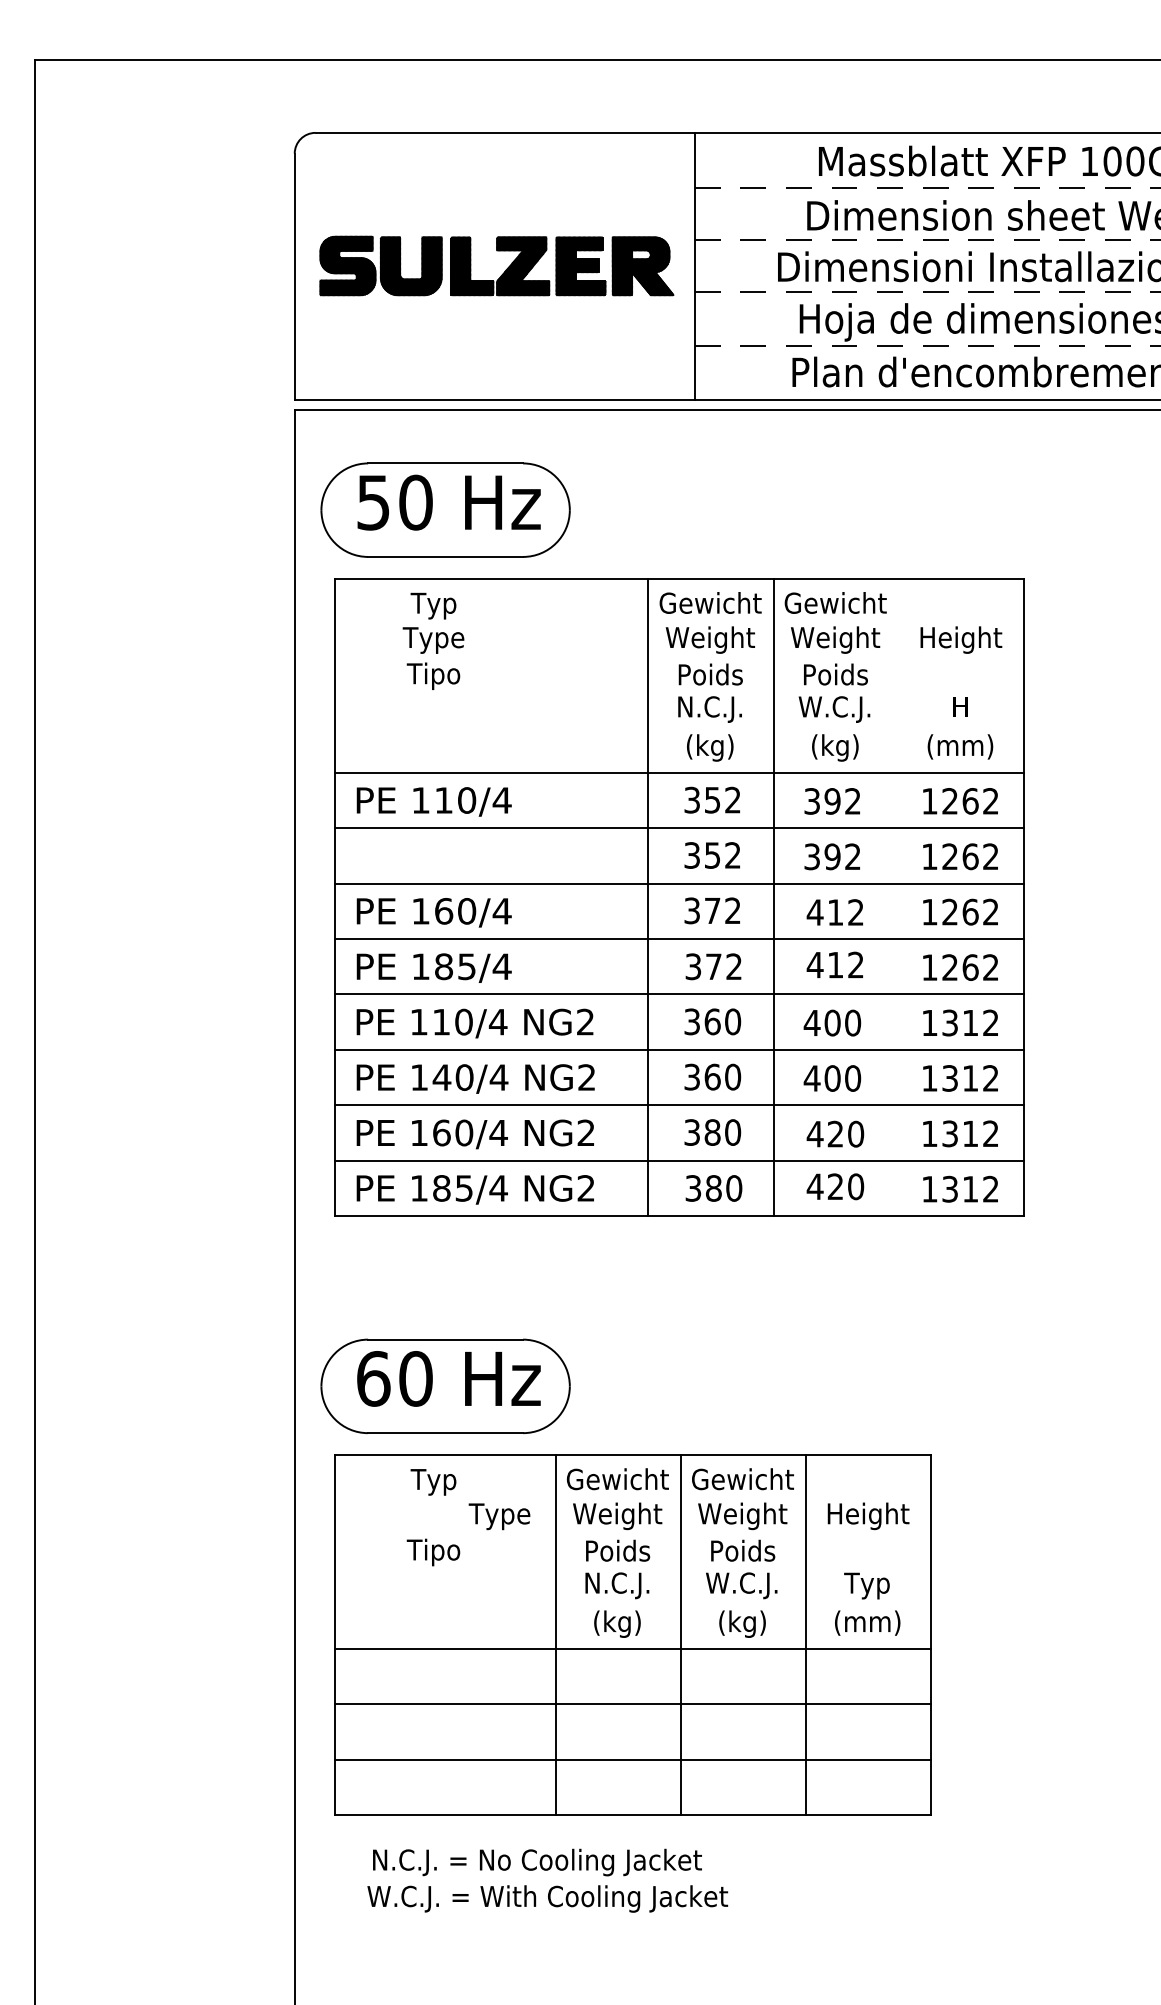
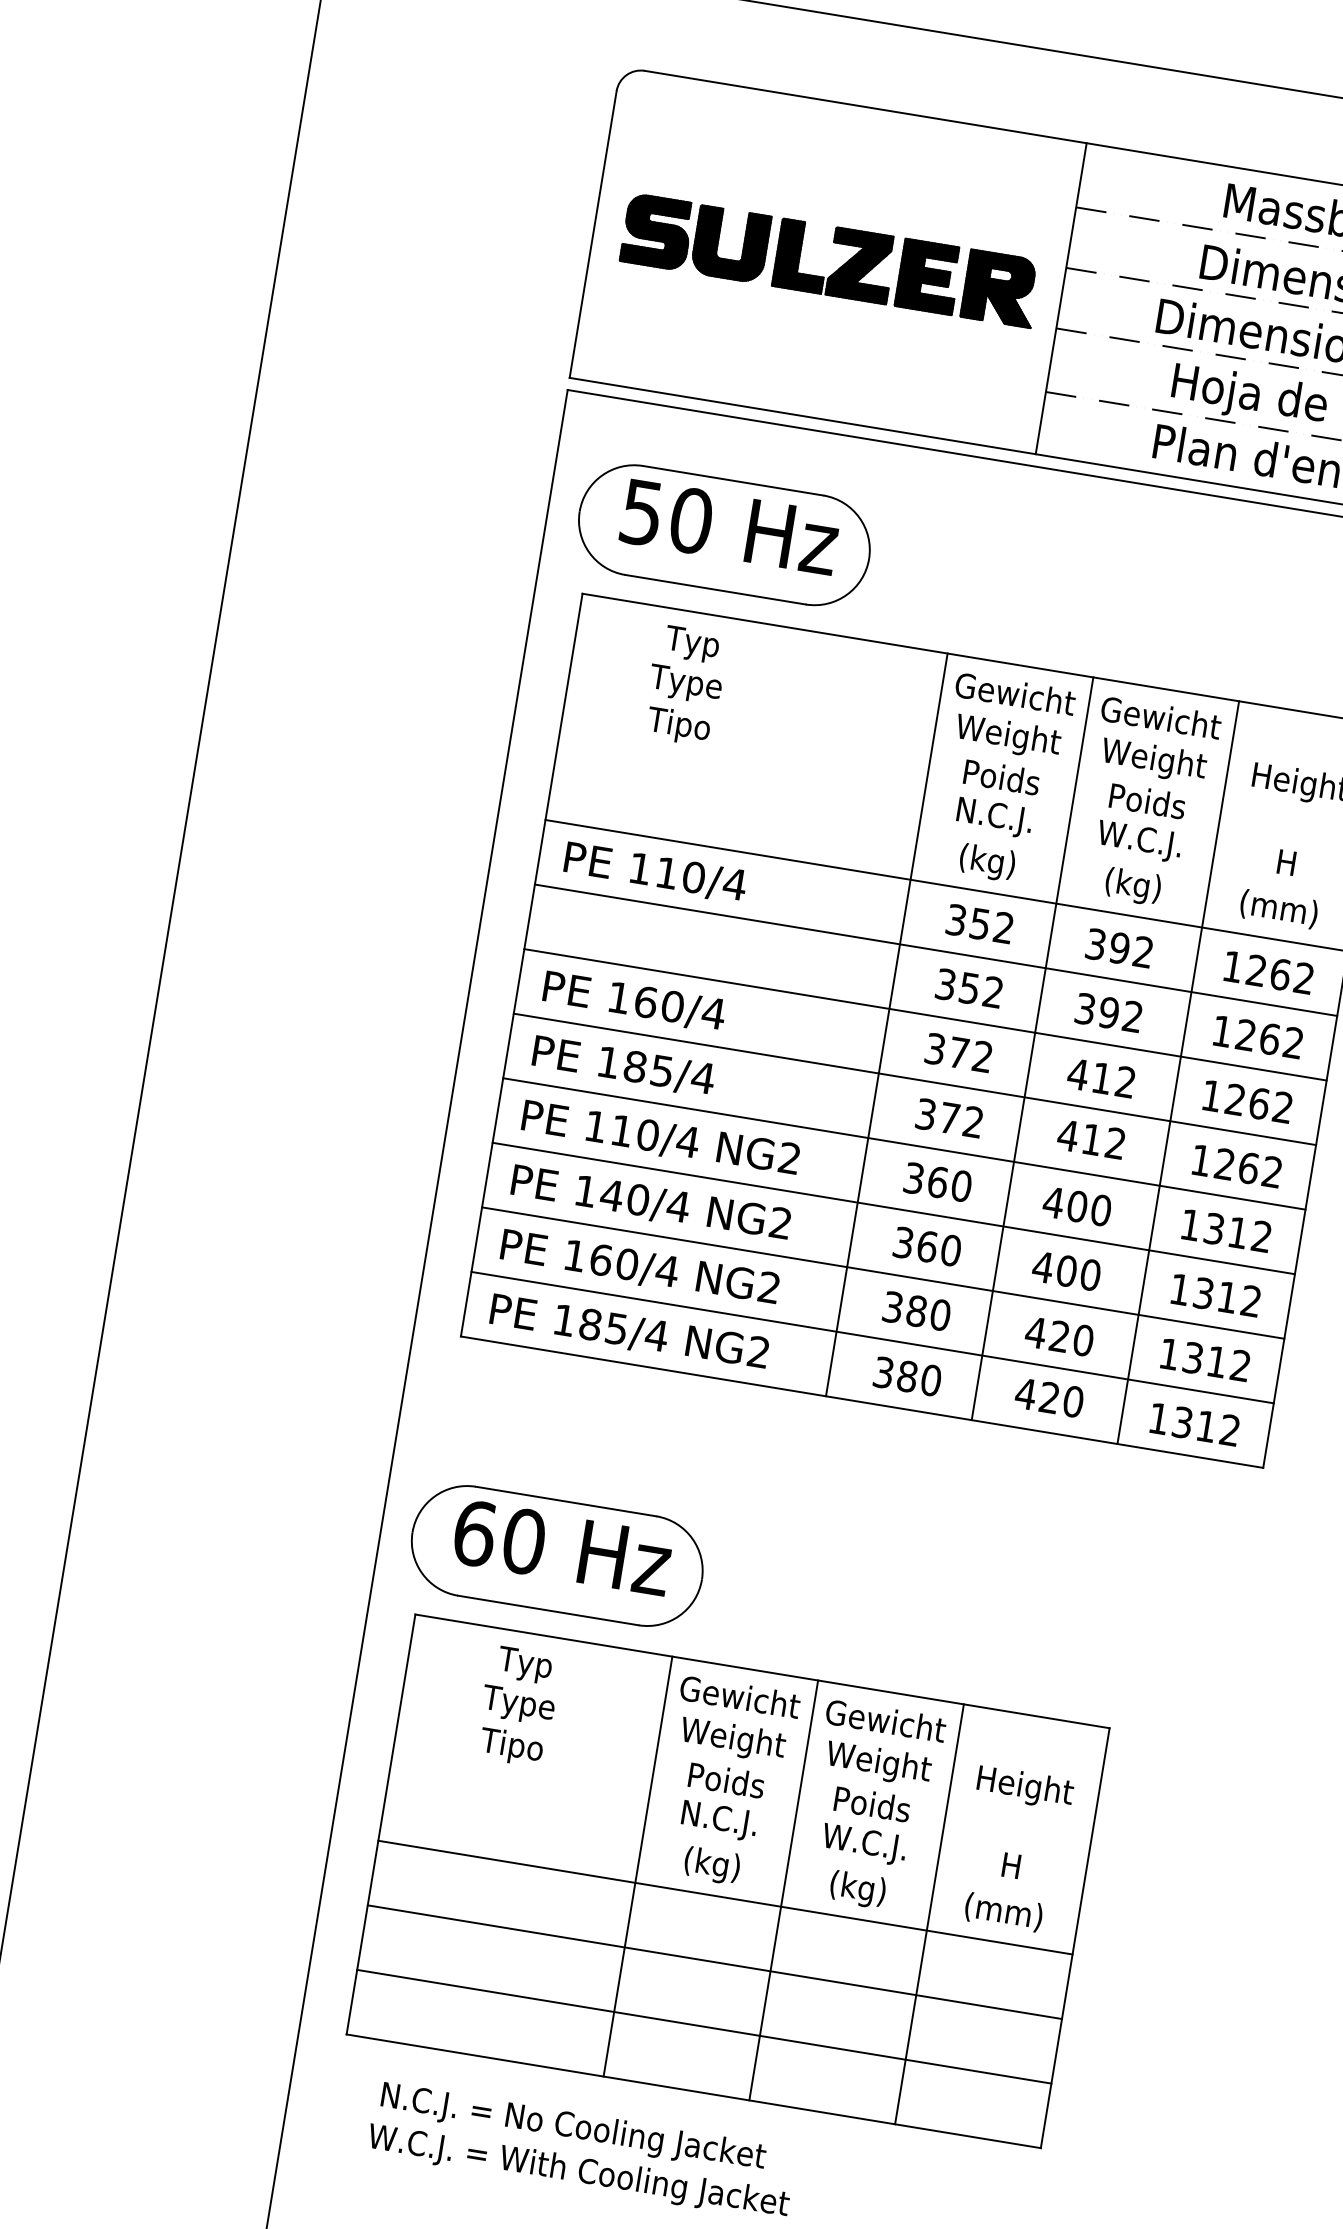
line: (898, 897) -> (1178, 1072), added
text: (499, 1516) -> (518, 1705), moved
text: (866, 1585) -> (1009, 1868), Typ -> H

